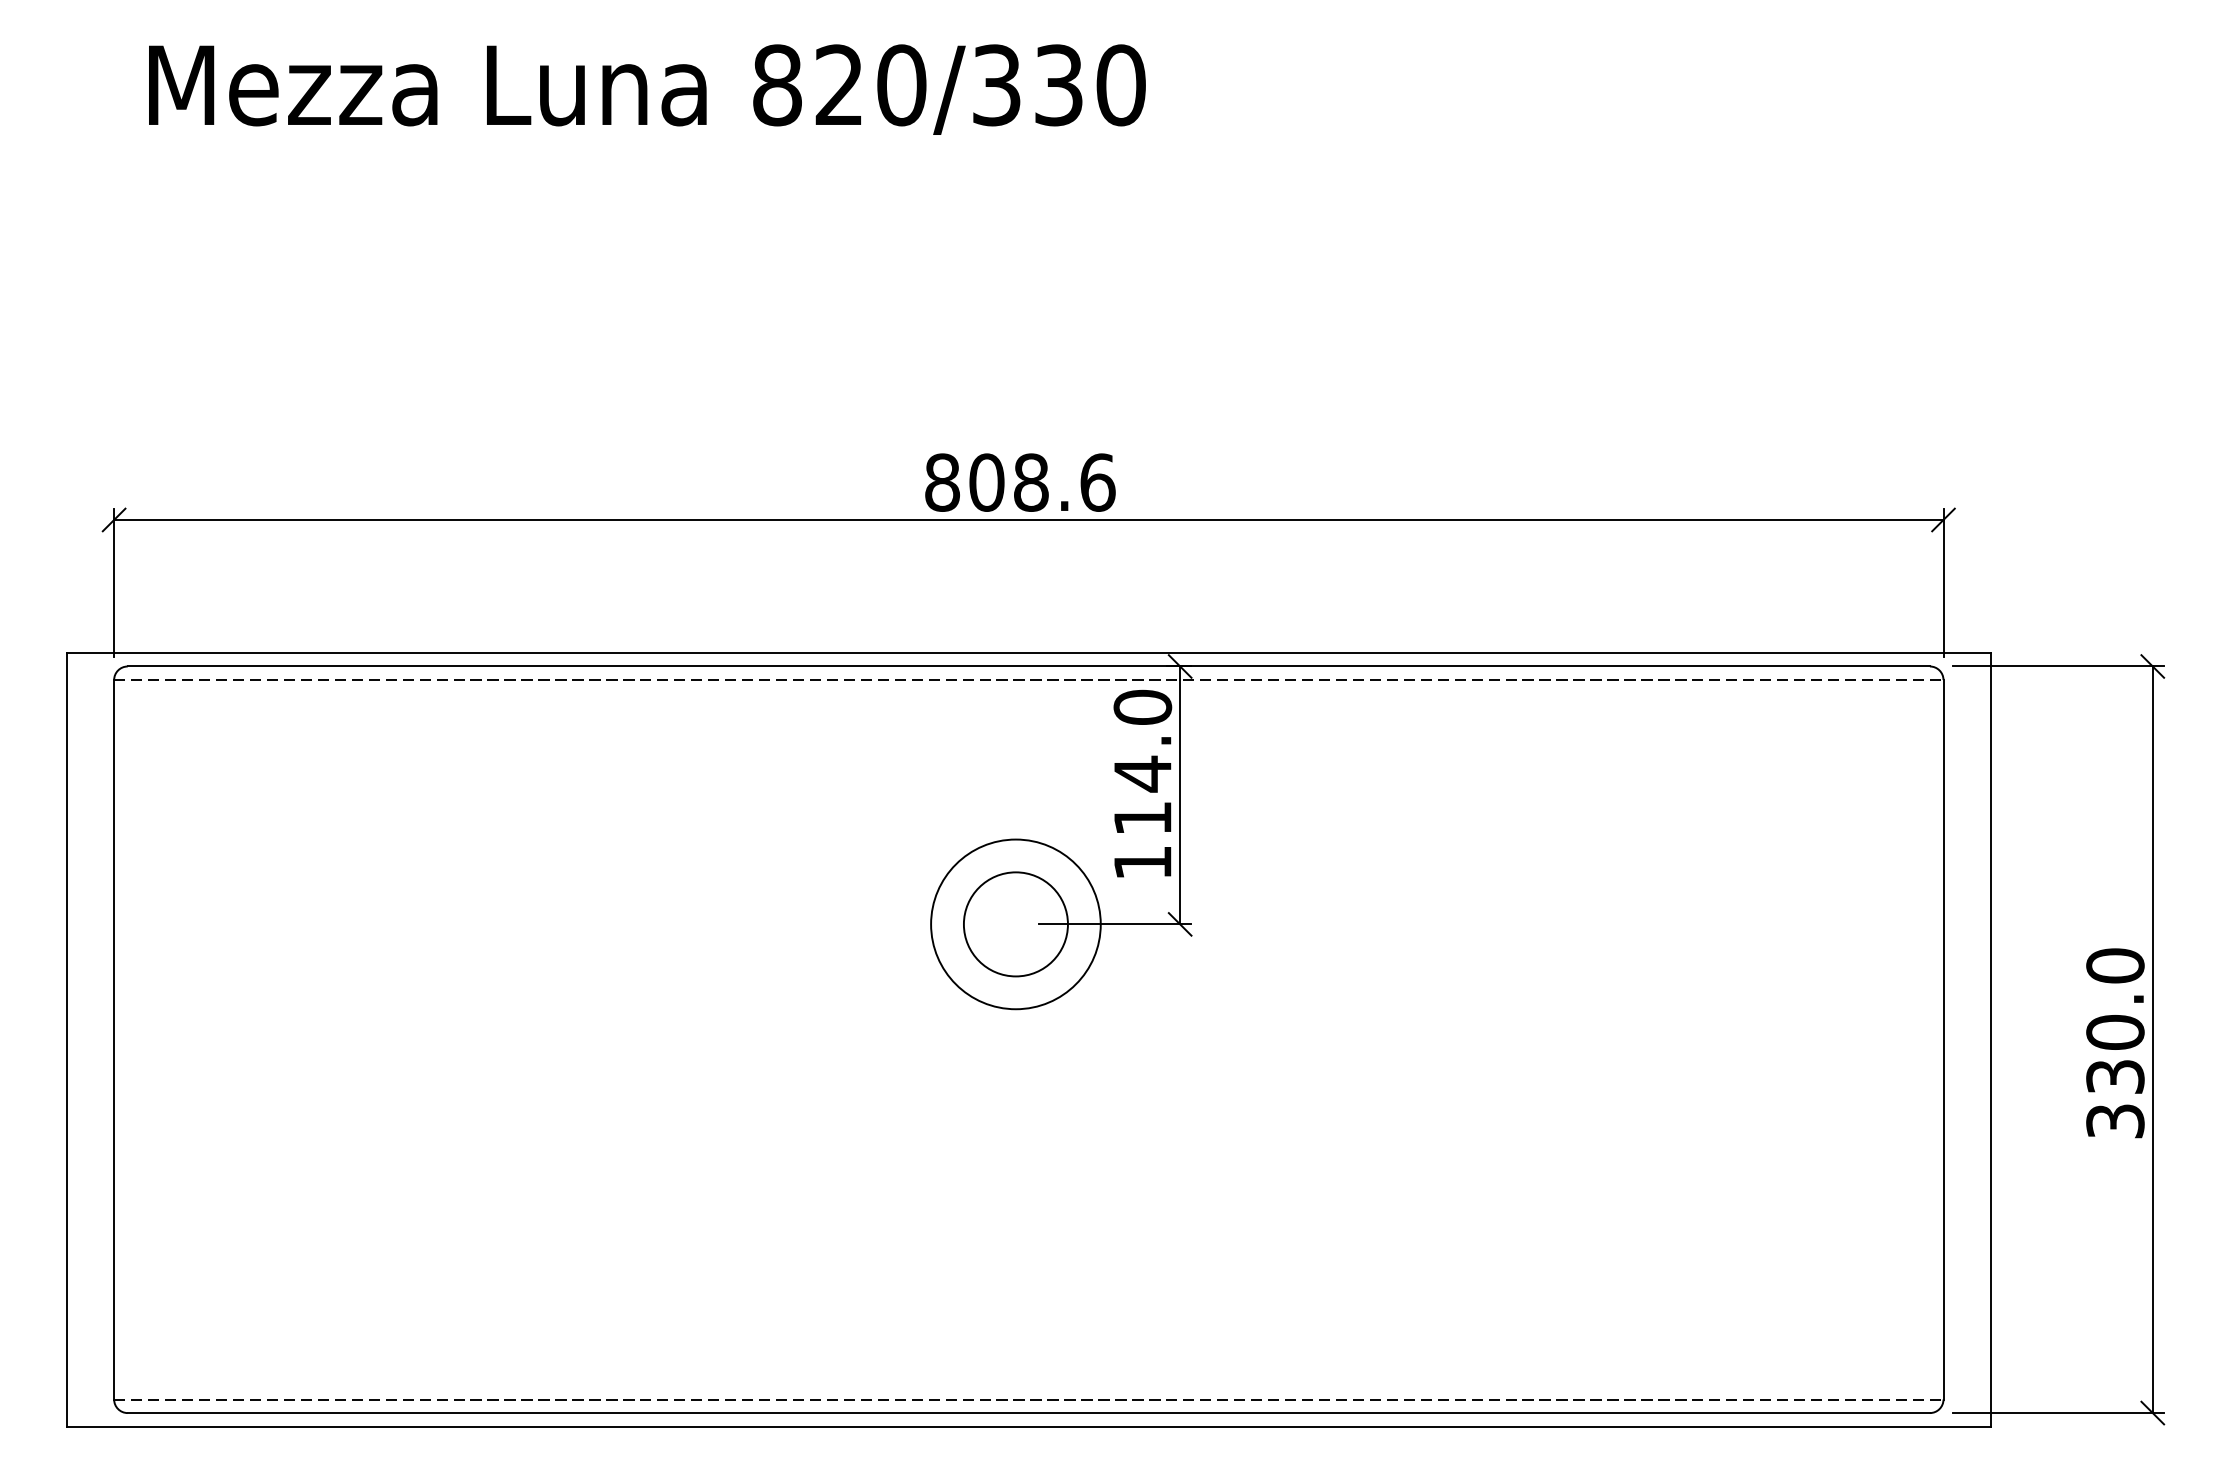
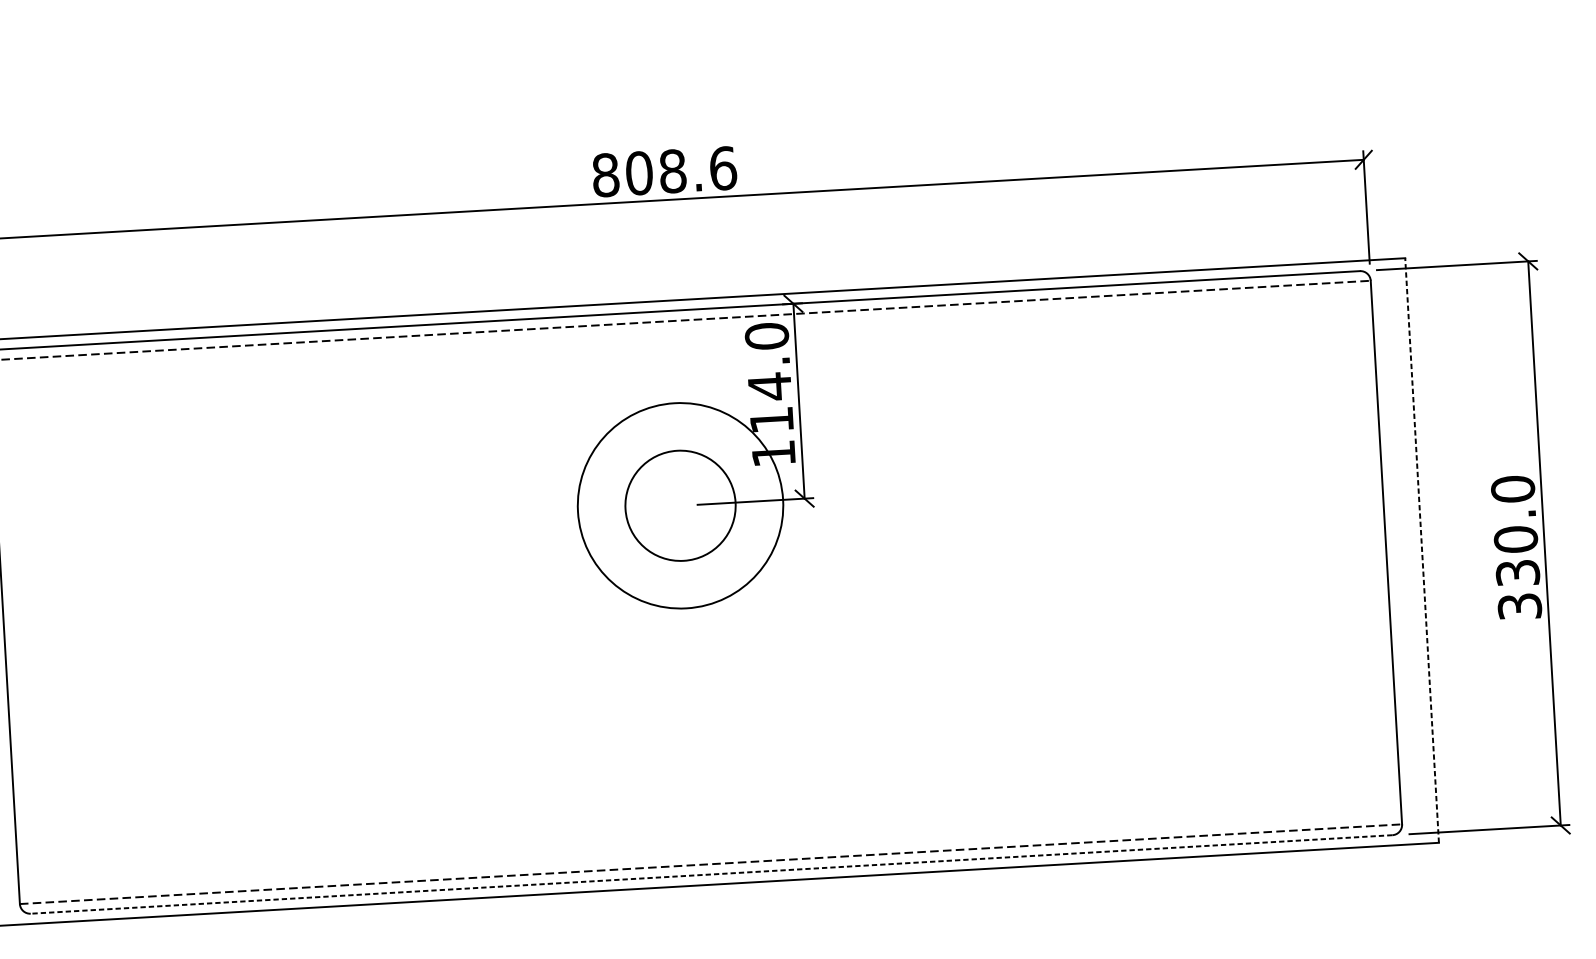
circle: (1015, 924) -> (680, 505), size x1.4
circle: (1015, 924) -> (680, 505), size x1.6
line: (1990, 1039) -> (1421, 550), solid -> dashed
line: (1028, 1413) -> (711, 874), solid -> dashed

